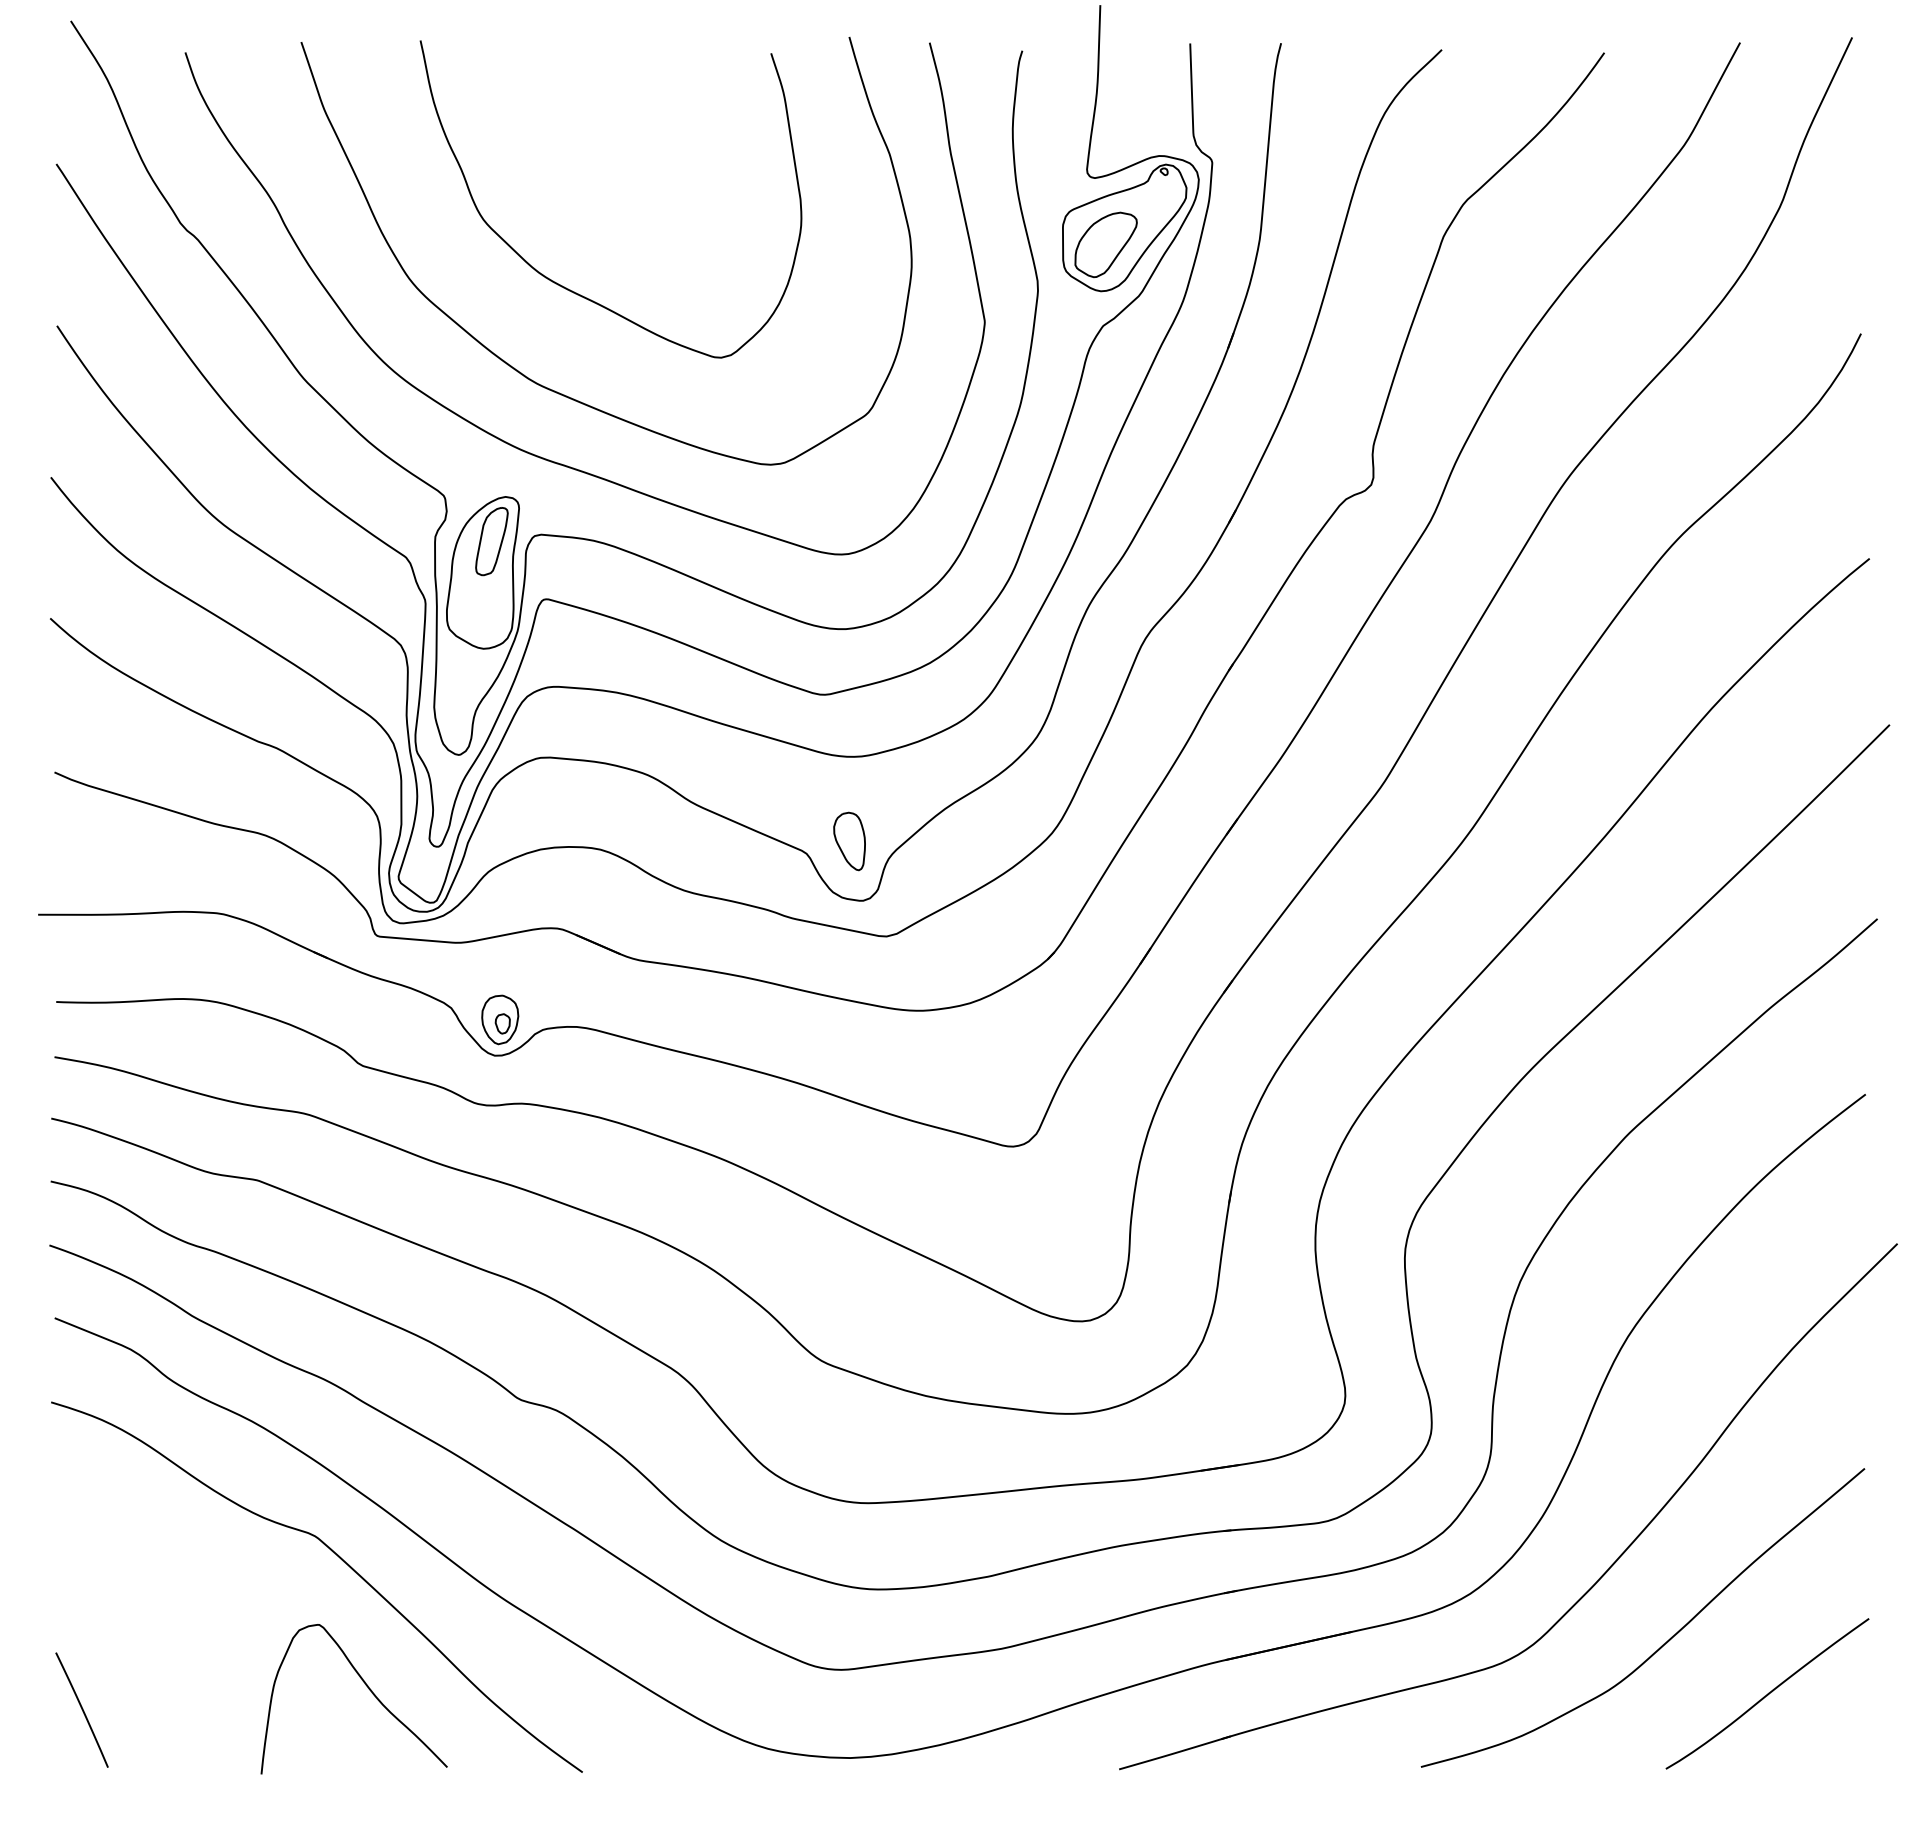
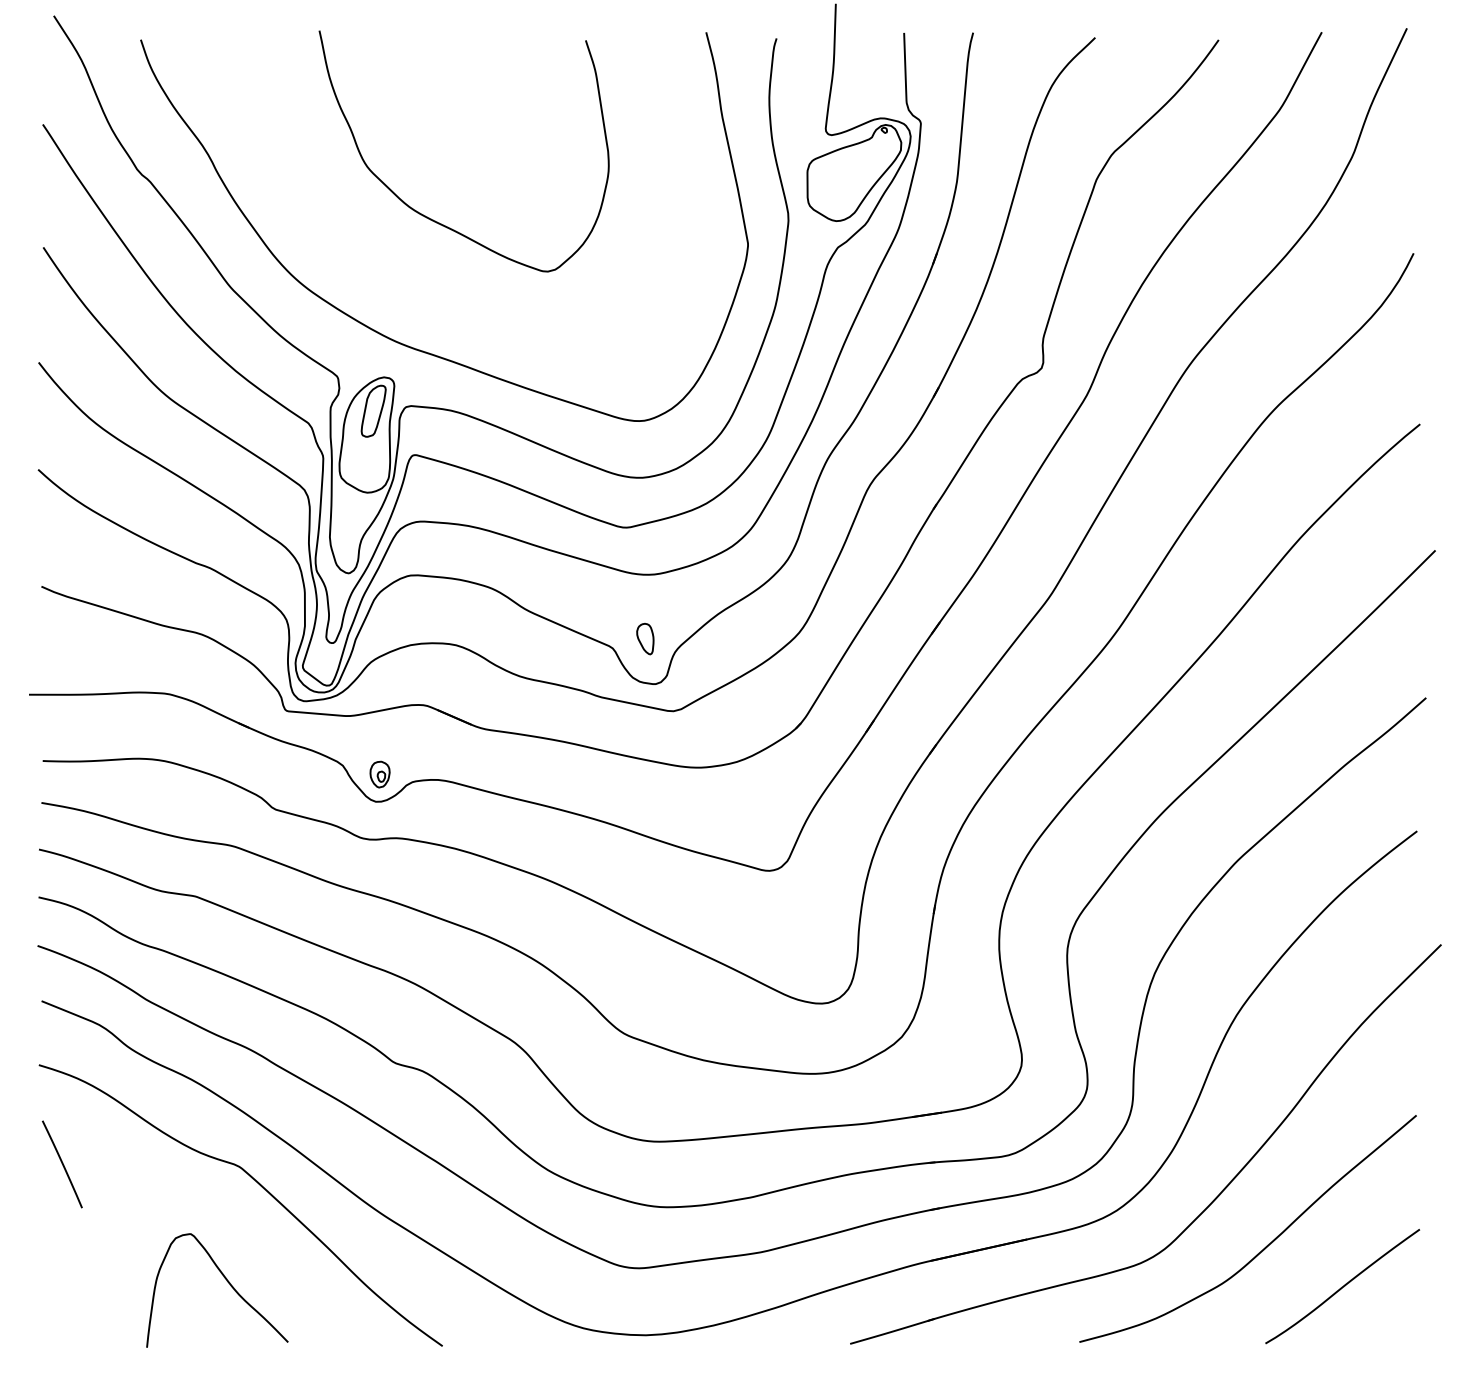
part: (1105, 244) -> (839, 185), removed
curve: (517, 369) -> (393, 280), removed
part: (849, 841) -> (645, 639), size x0.7
part: (500, 1019) -> (380, 774), size x0.7
curve: (368, 1689) -> (228, 1283), moved
line: (81, 1709) -> (61, 1163), moved

